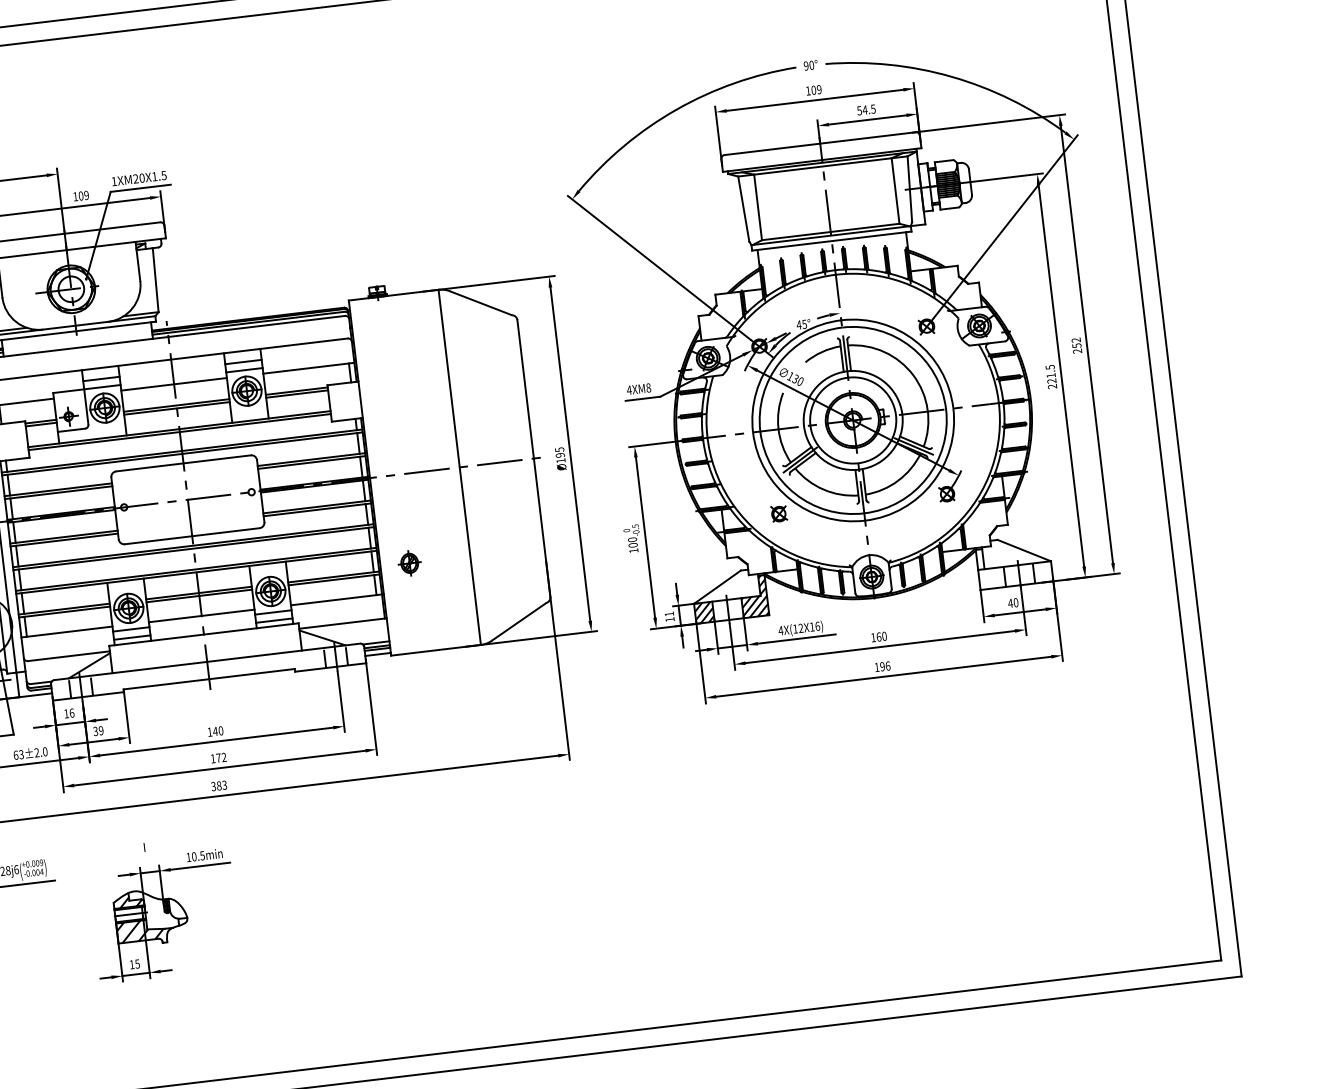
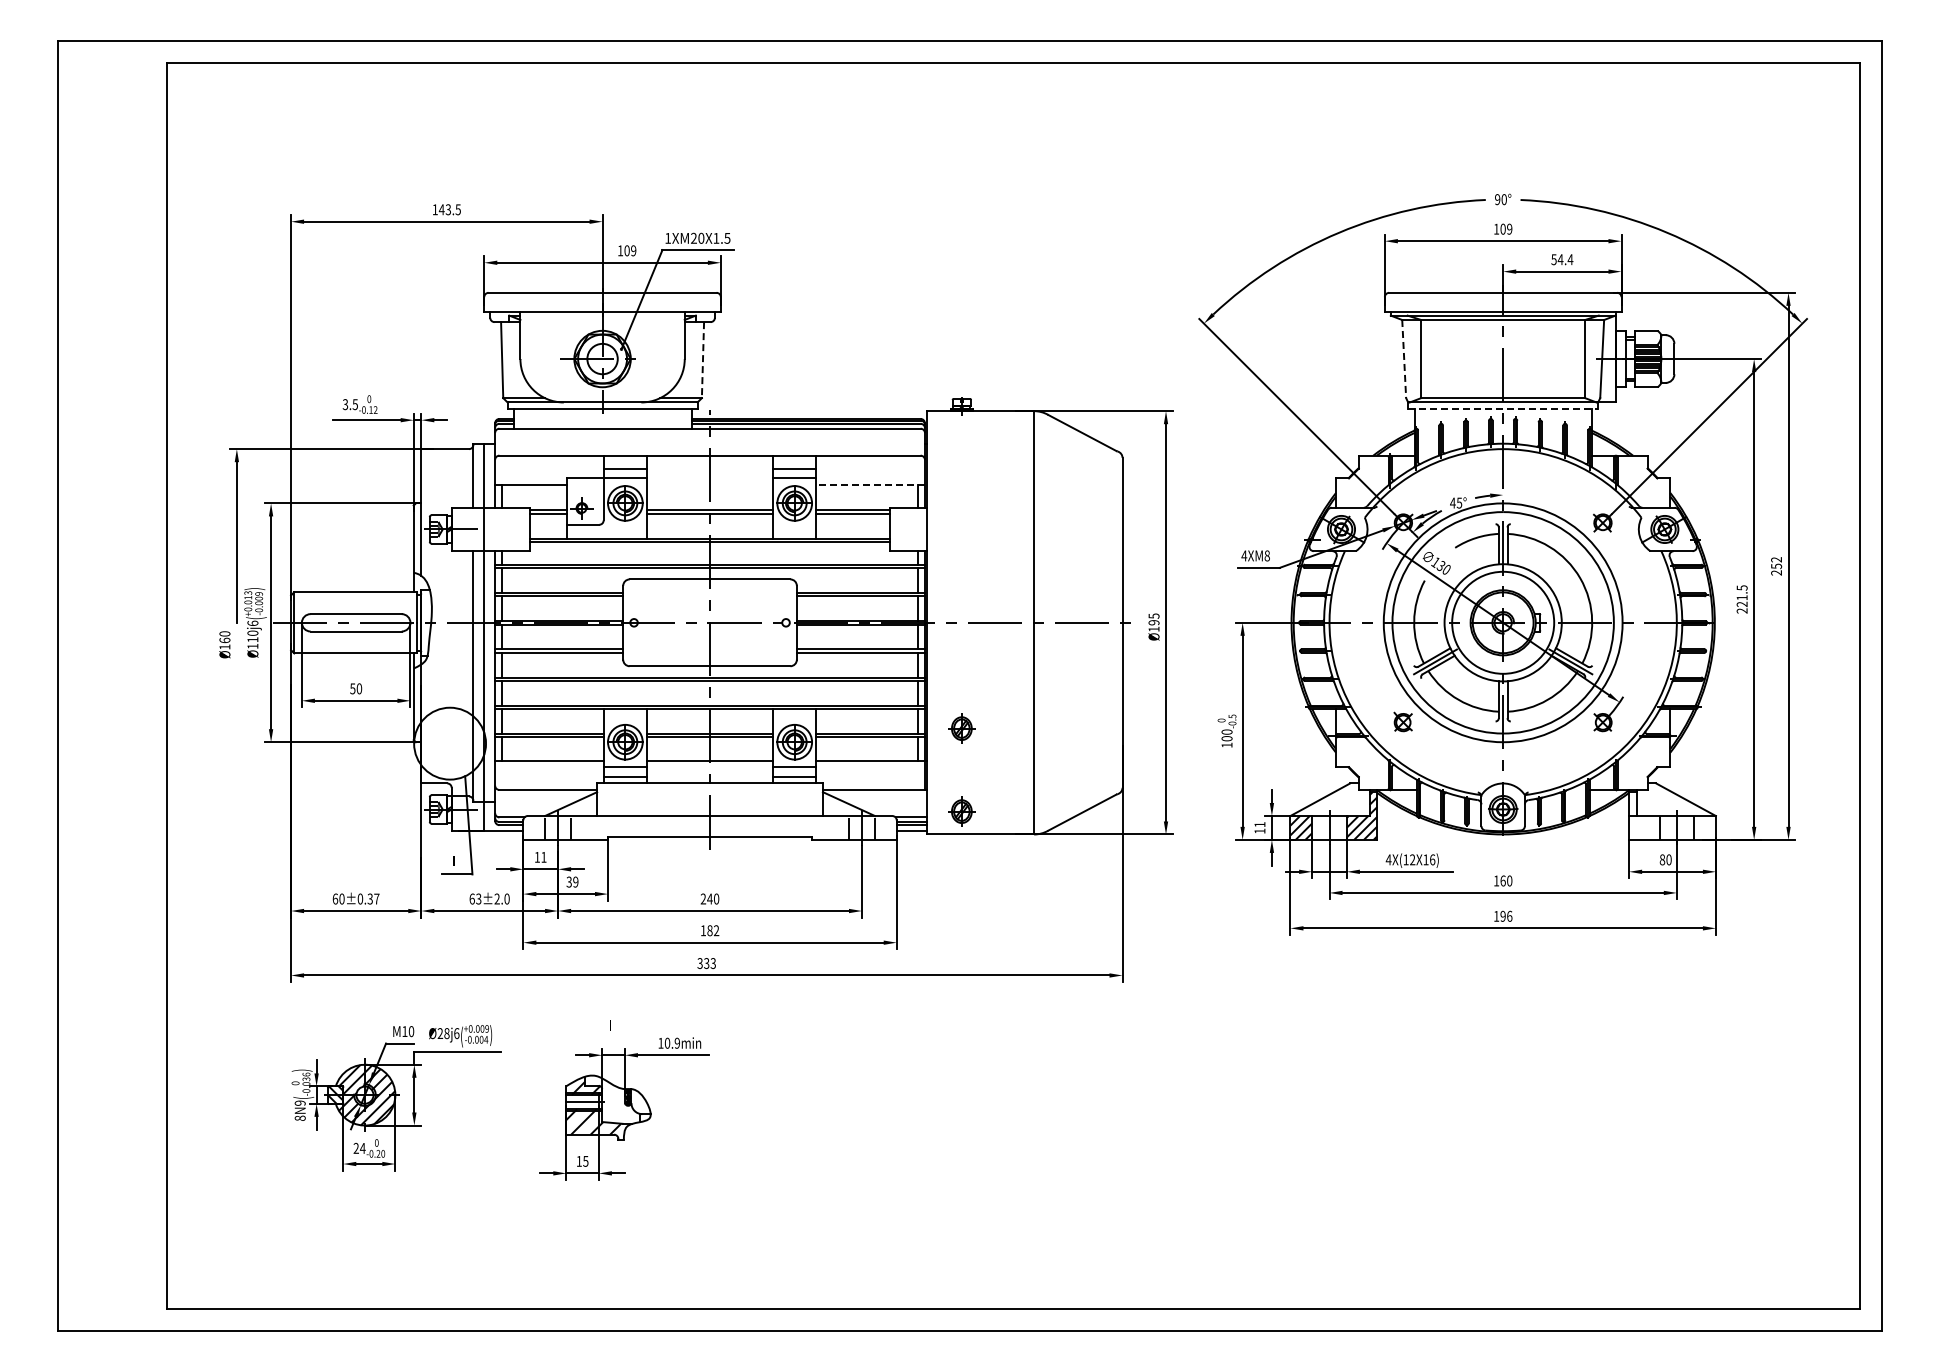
text: (873, 108) -> (1570, 259), 54.5 -> 54.4
line: (744, 209) -> (1404, 359), solid -> dashed
line: (832, 240) -> (1503, 408), solid -> dashed
line: (155, 280) -> (702, 360), solid -> dashed
line: (308, 368) -> (870, 485), solid -> dashed
line: (174, 384) -> (710, 485), removed
text: (1010, 603) -> (1662, 859), 40 -> 80
part: (417, 632) -> (961, 811), added
text: (71, 712) -> (543, 856), 16 -> 11
text: (209, 731) -> (703, 898), 140 -> 240
text: (218, 757) -> (709, 930), 172 -> 182
text: (218, 785) -> (706, 963), 383 -> 333
text: (201, 855) -> (676, 1042), 10.5min -> 10.9min

